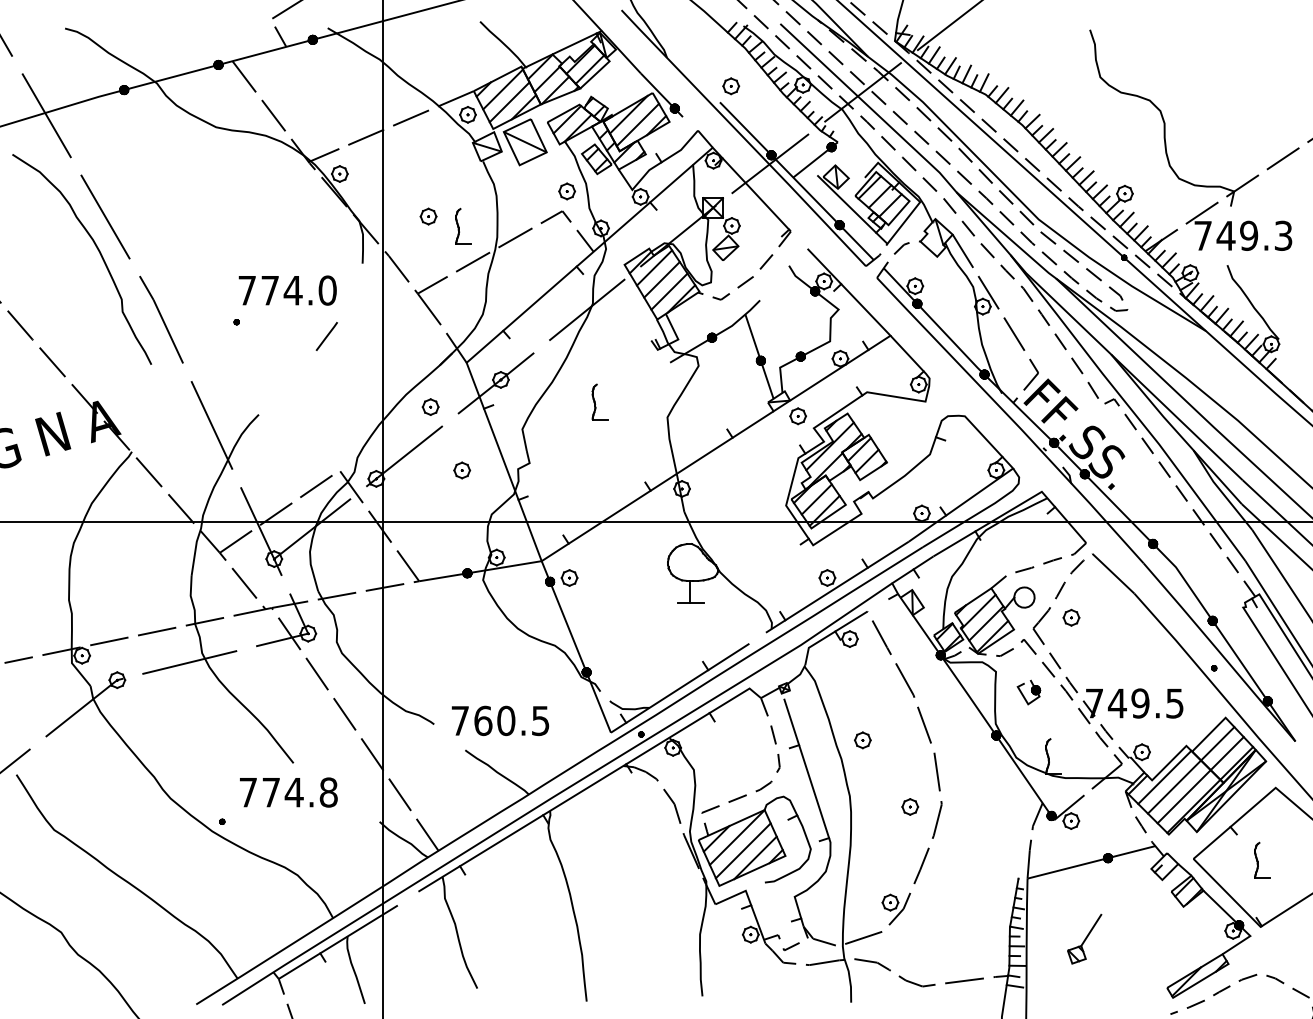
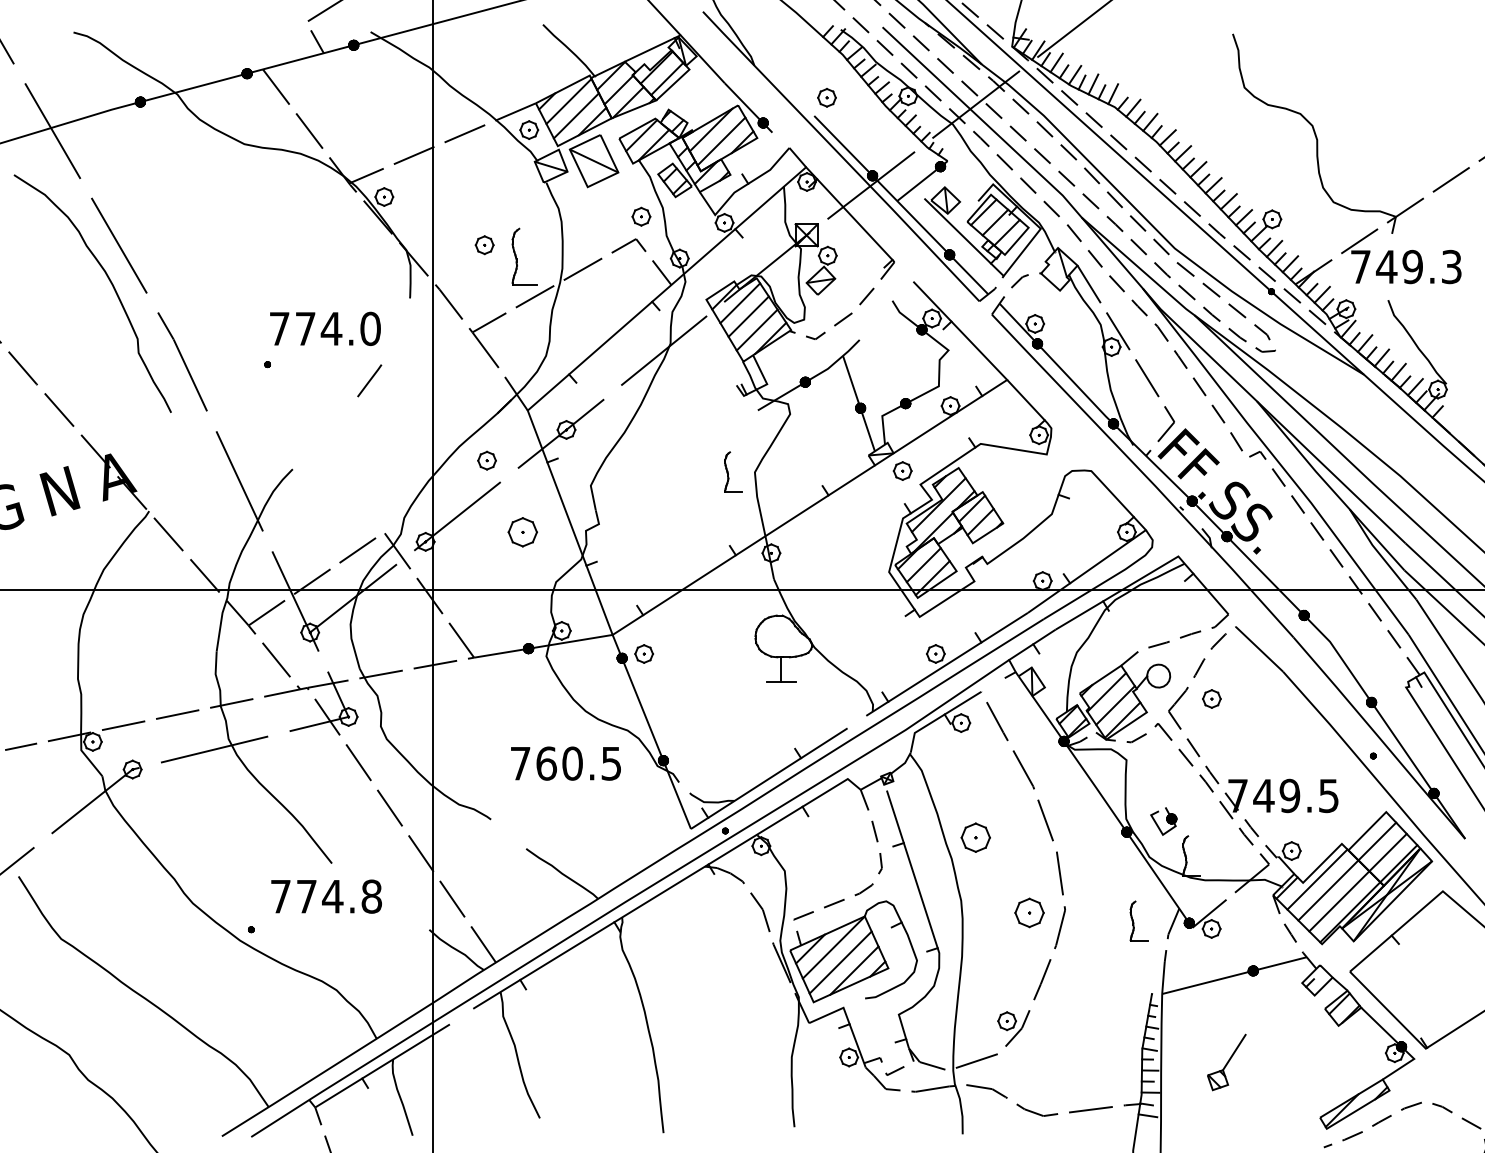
part: (463, 225) -> (524, 255), size x1.4
part: (599, 401) -> (733, 471), moved
part: (461, 470) -> (522, 532), size x1.6
part: (1028, 692) -> (1163, 821), moved
text: (500, 720) -> (565, 763), moved
part: (862, 740) -> (975, 837), size x1.6
part: (910, 806) -> (1029, 912), size x1.6
part: (1262, 859) -> (1138, 920), moved

